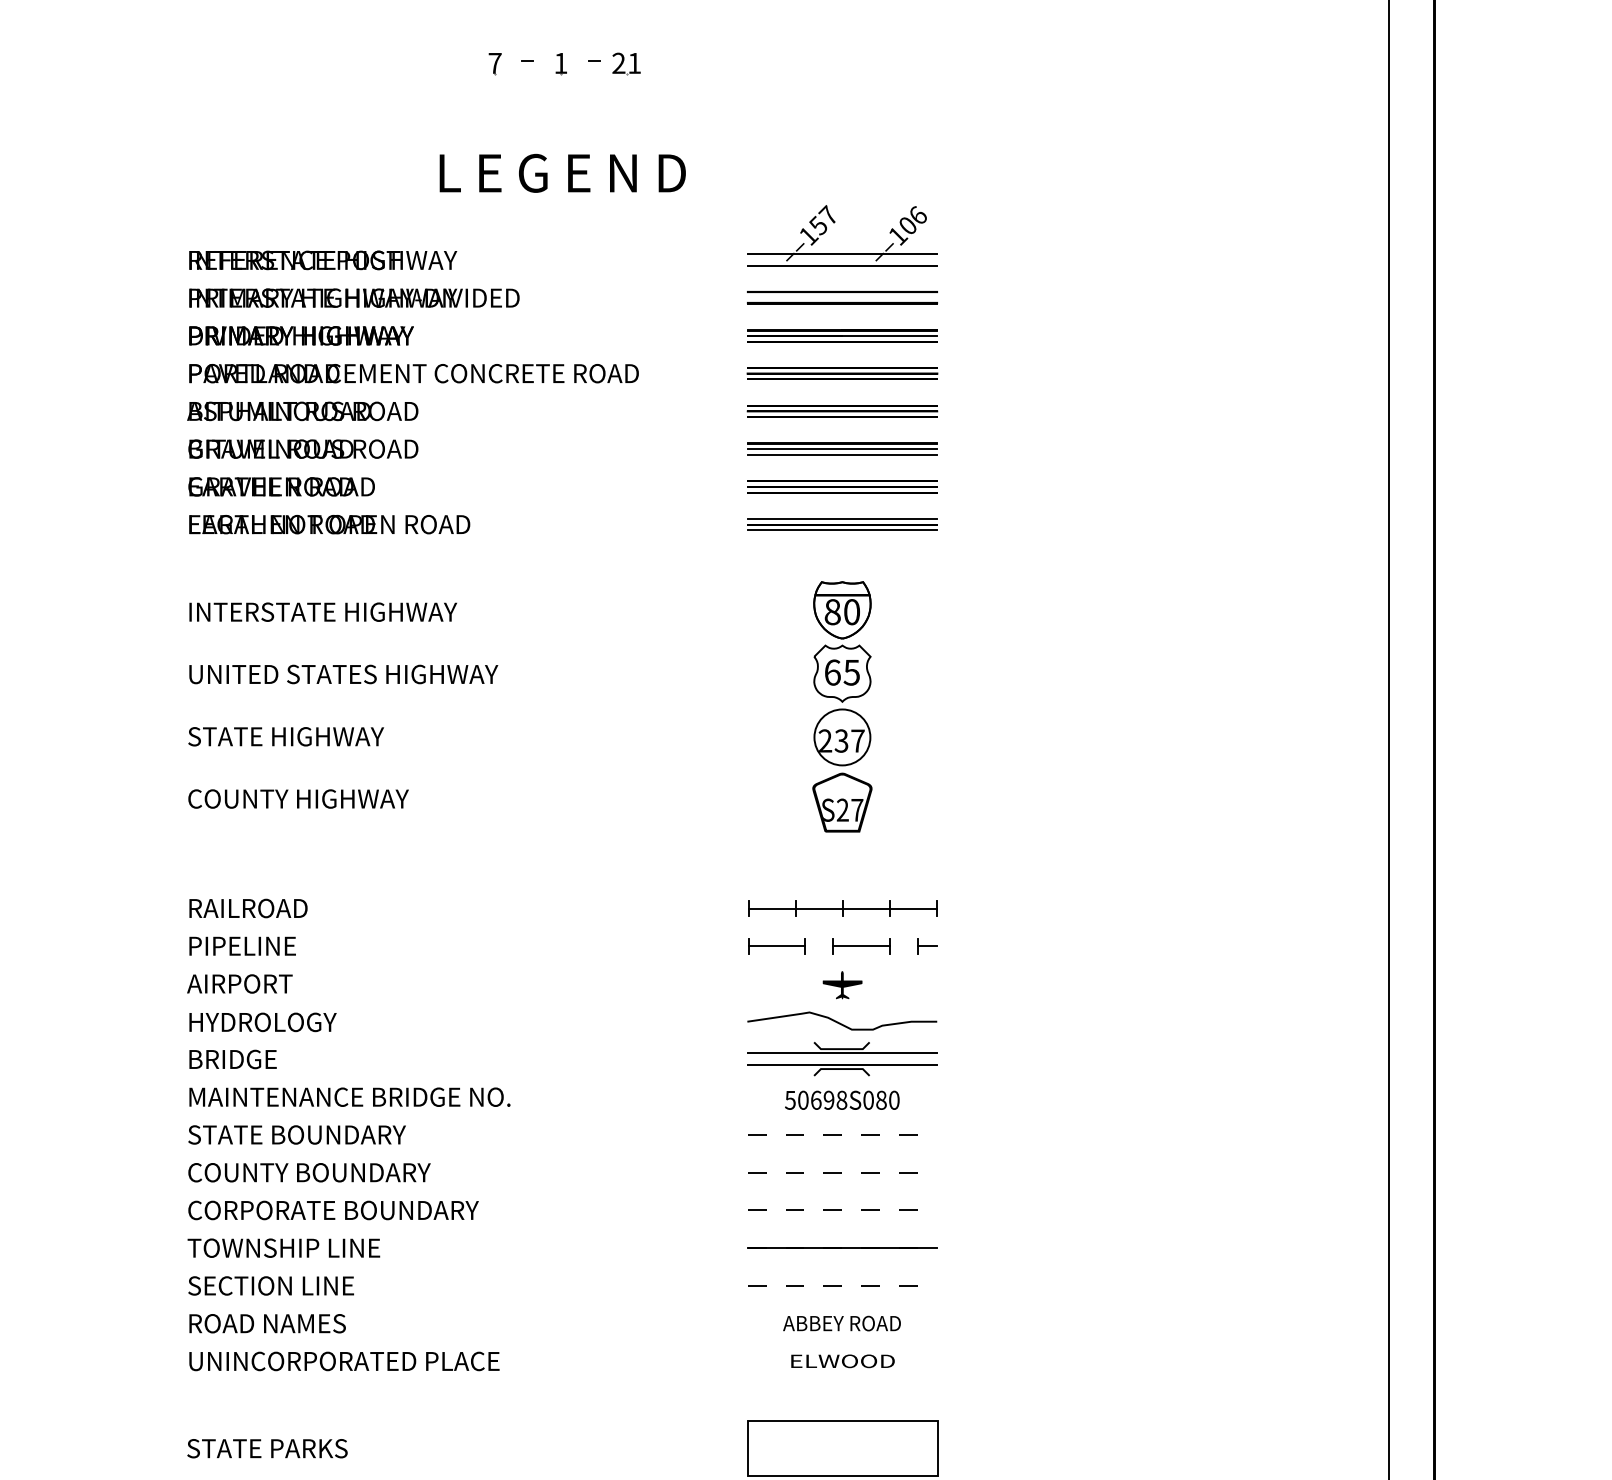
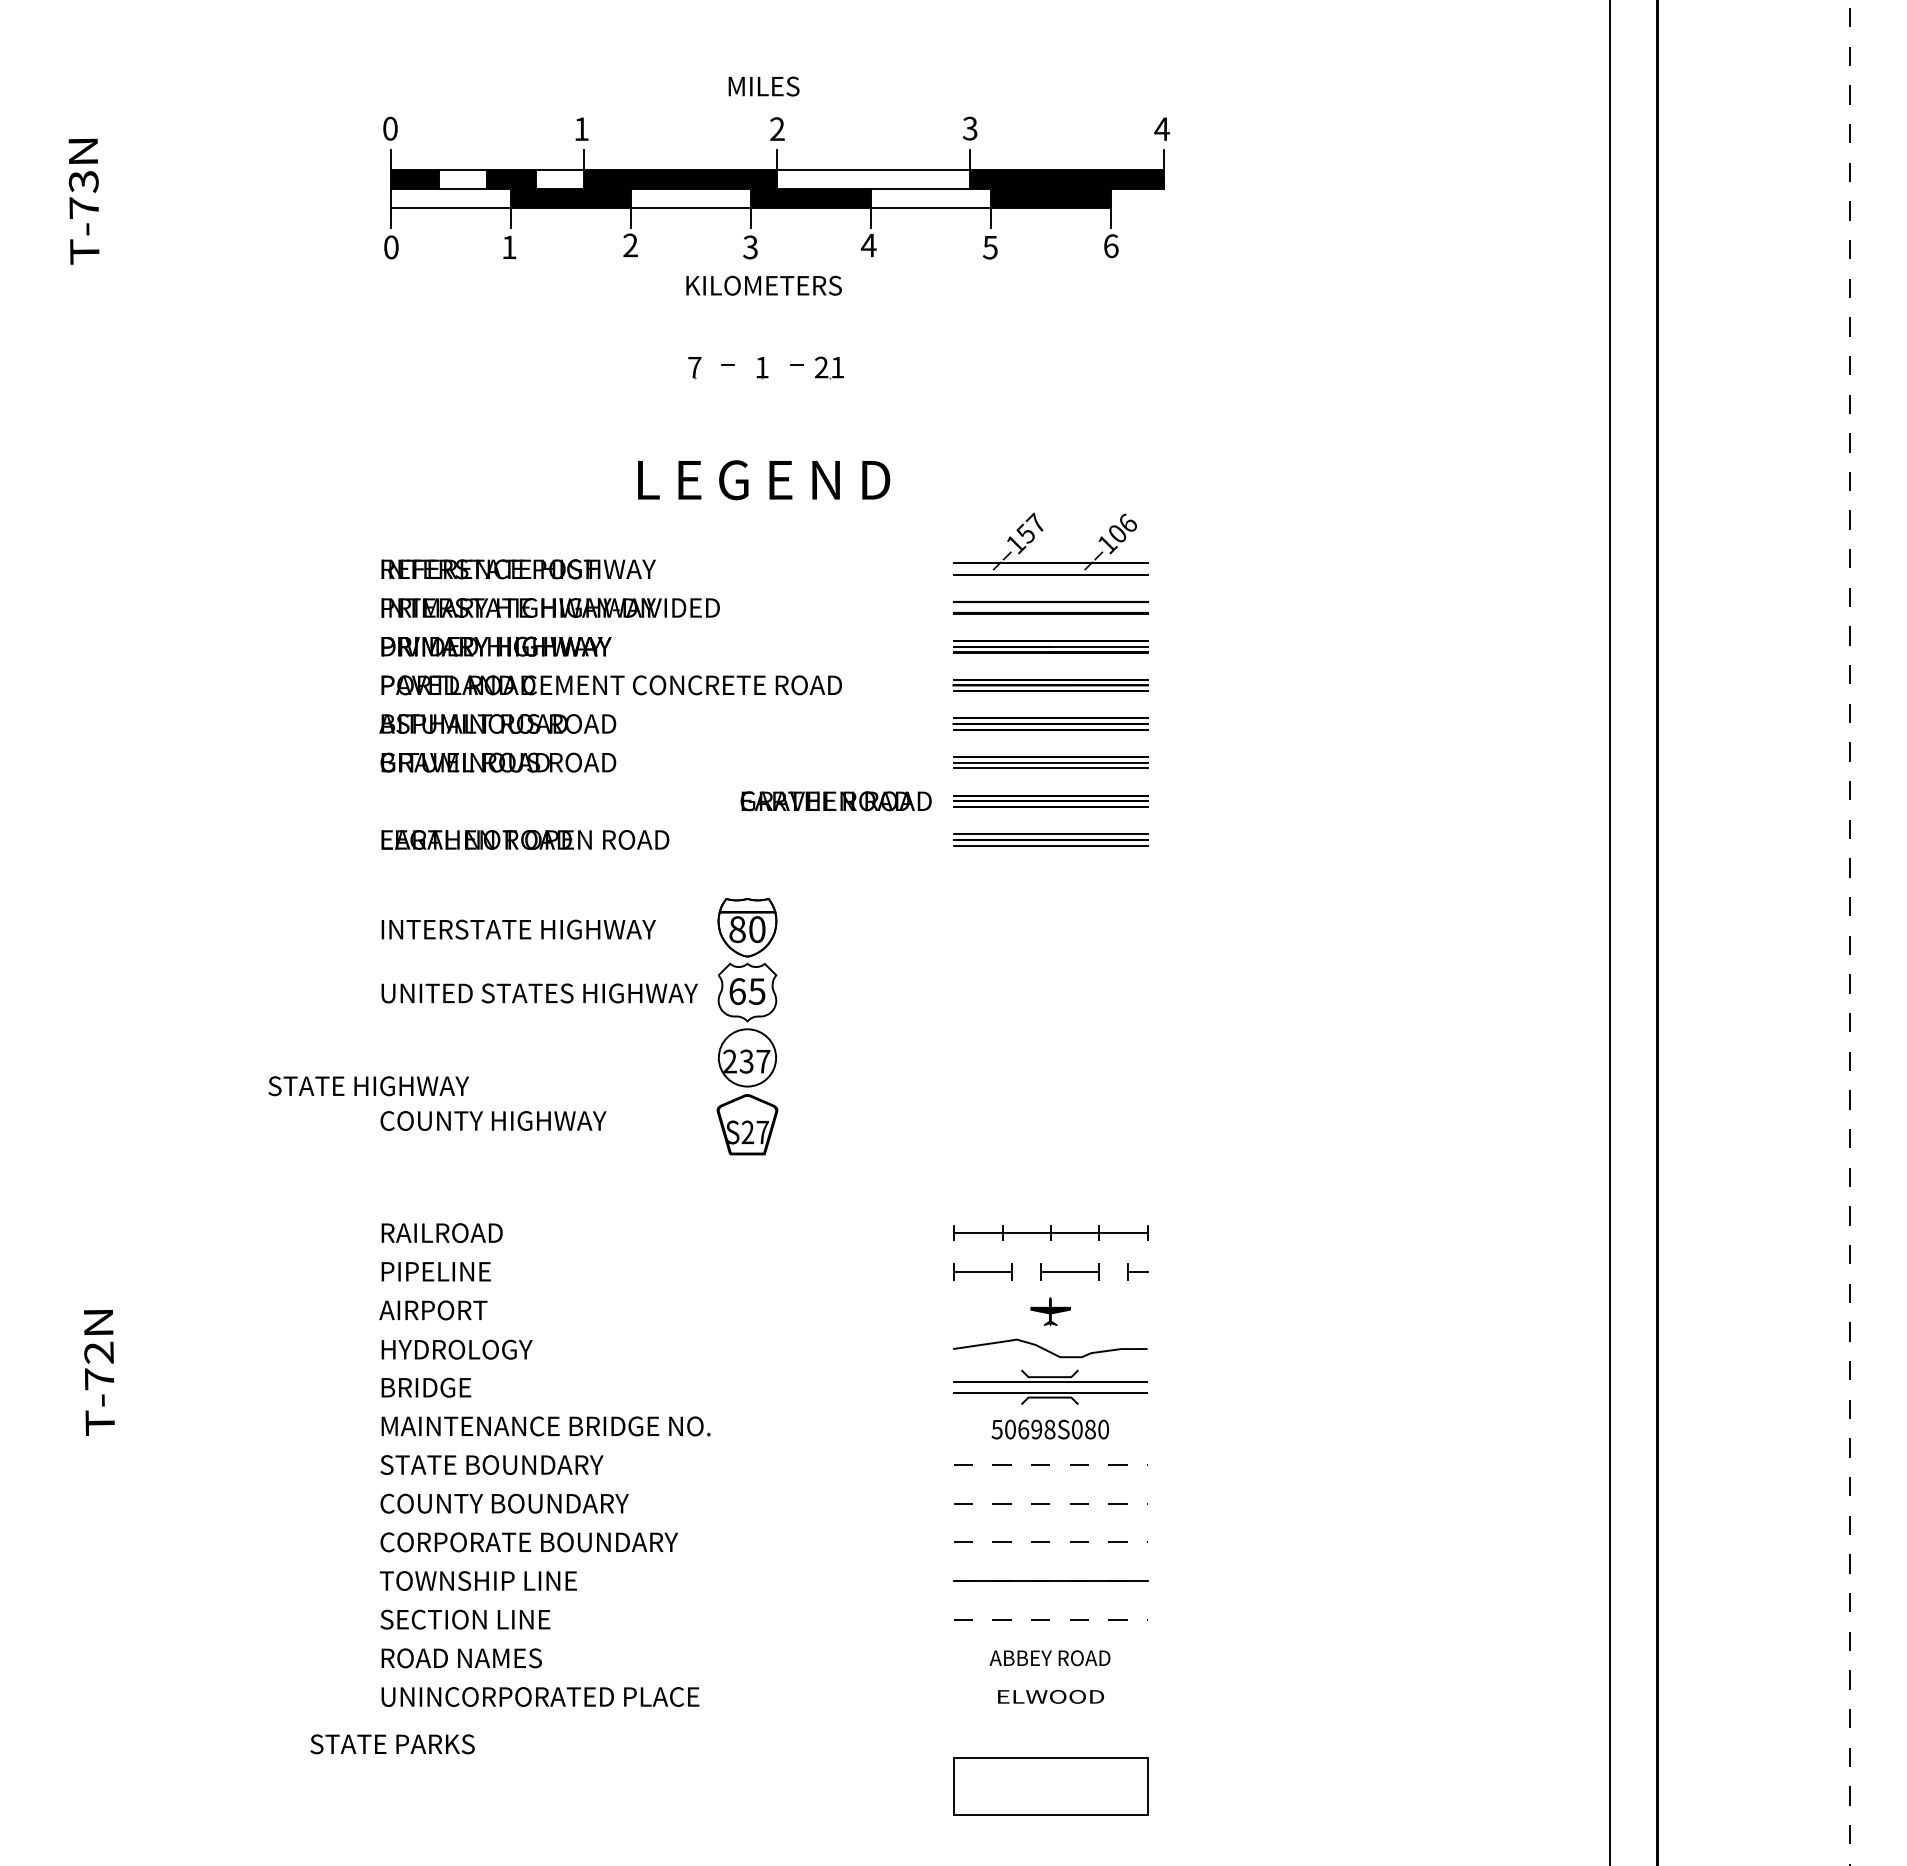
text: (281, 487) -> (835, 801), moved
part: (842, 706) -> (747, 1026), moved
text: (285, 737) -> (368, 1086), moved
text: (267, 1448) -> (392, 1744), moved

